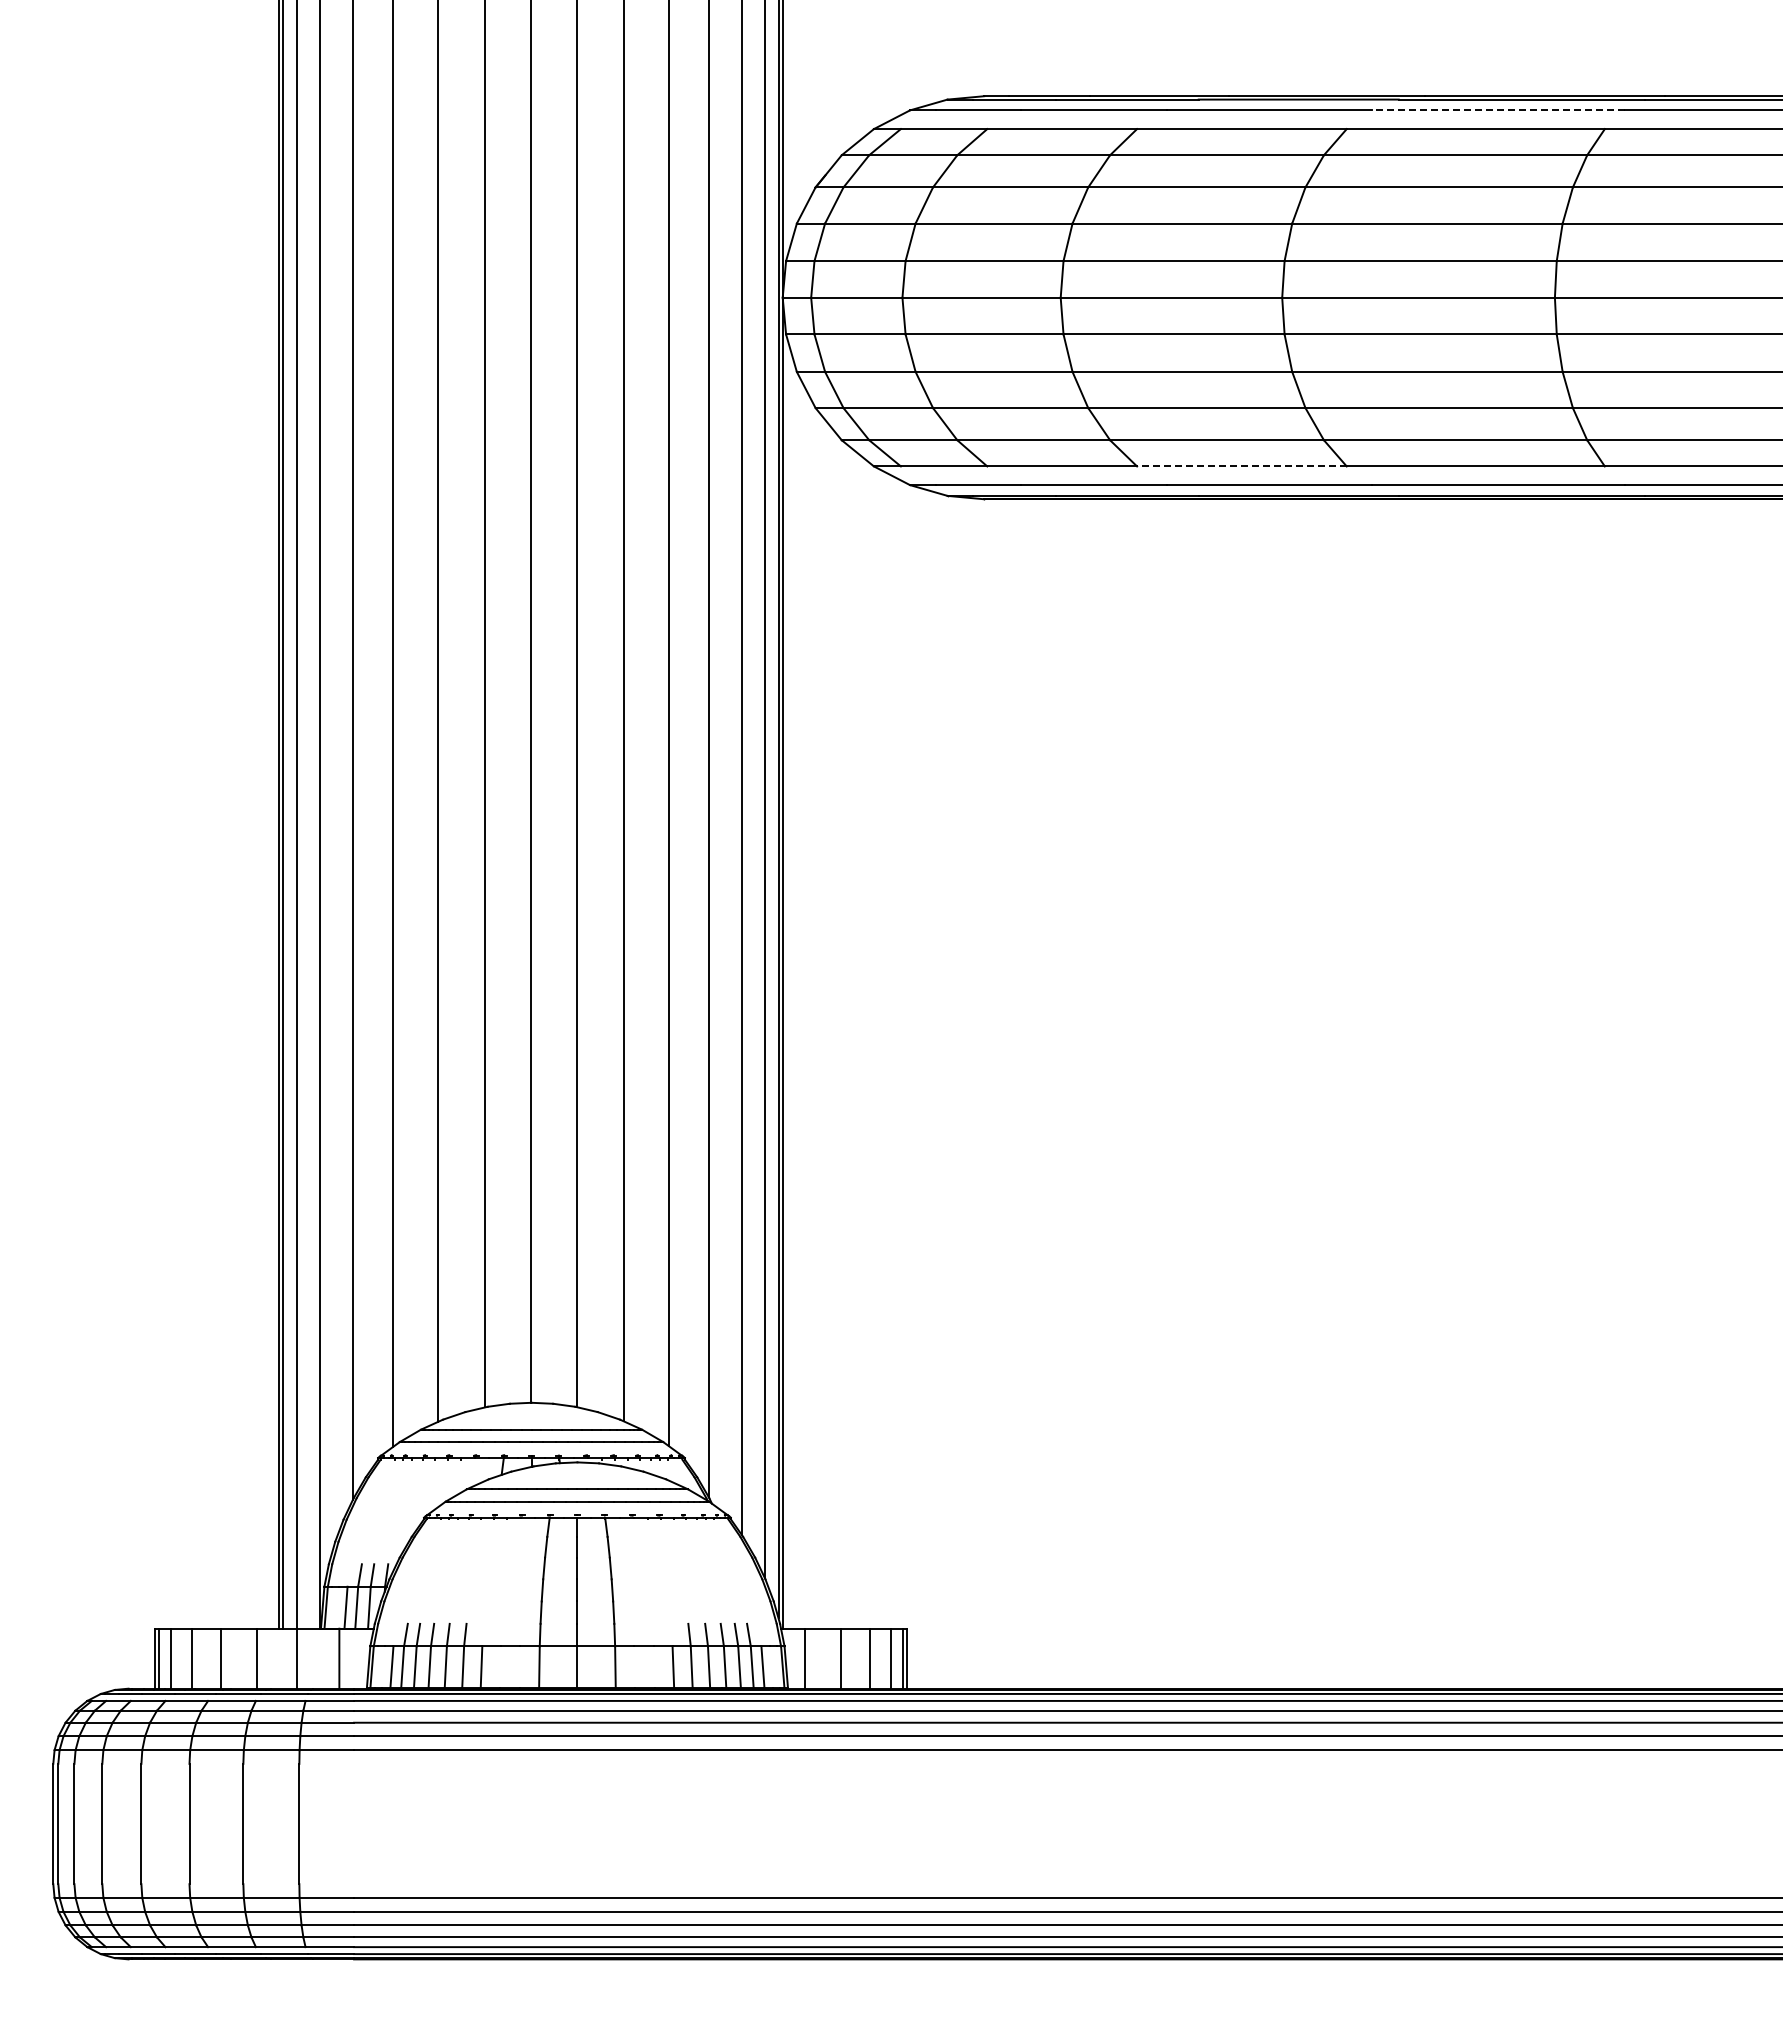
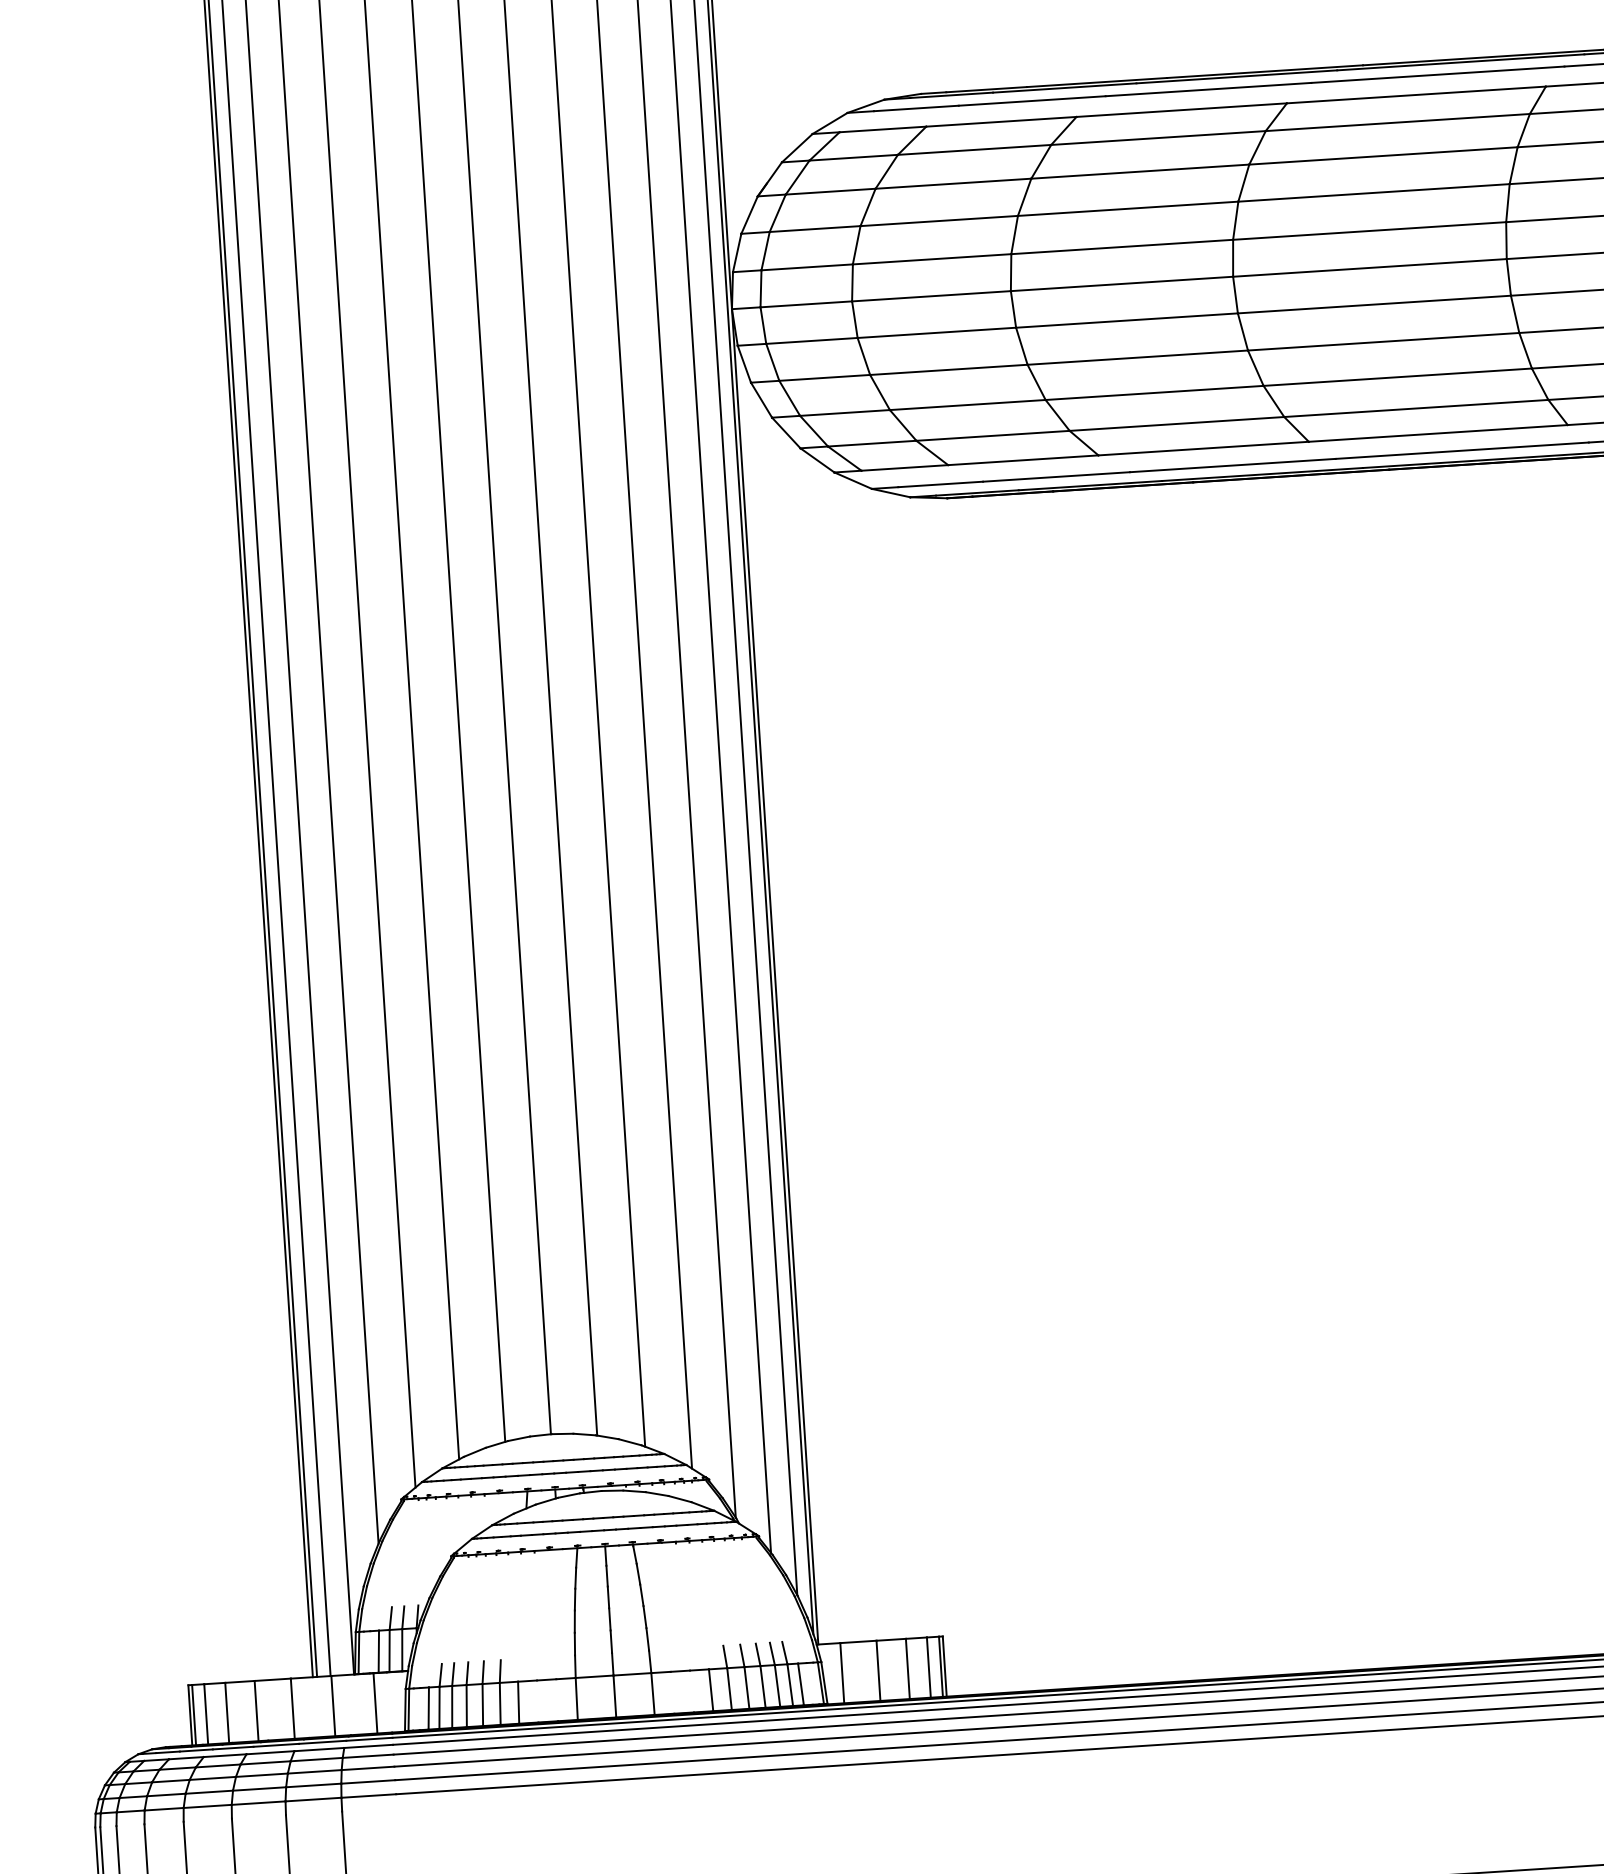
line: (1497, 110) -> (1436, 74), dashed -> solid
line: (1241, 466) -> (1203, 448), dashed -> solid

